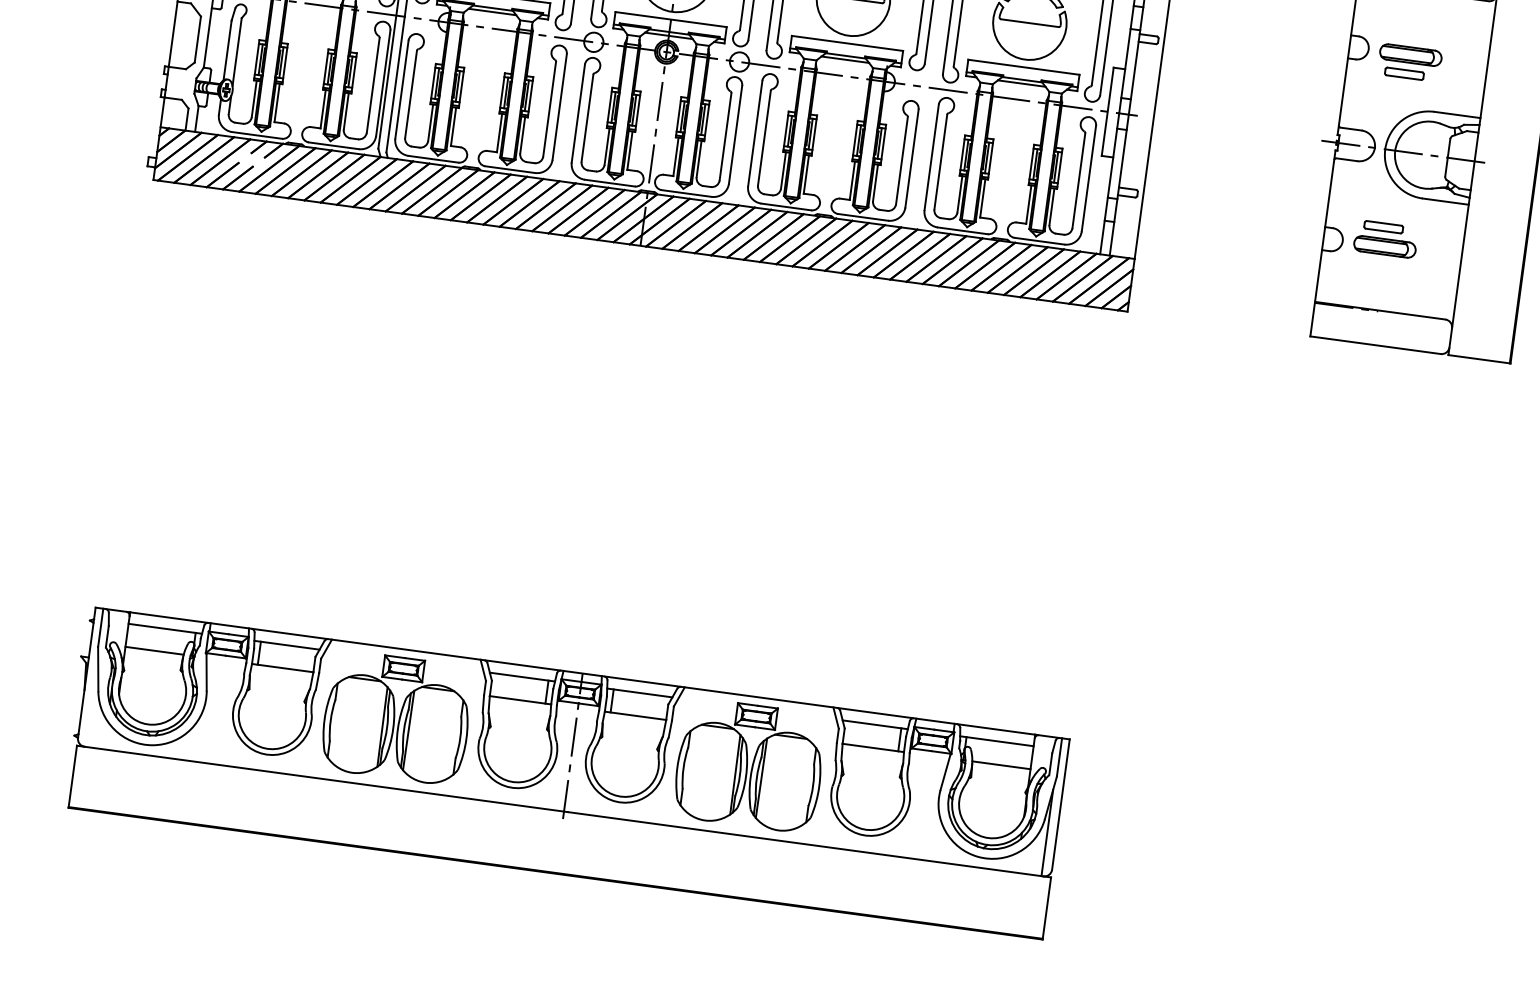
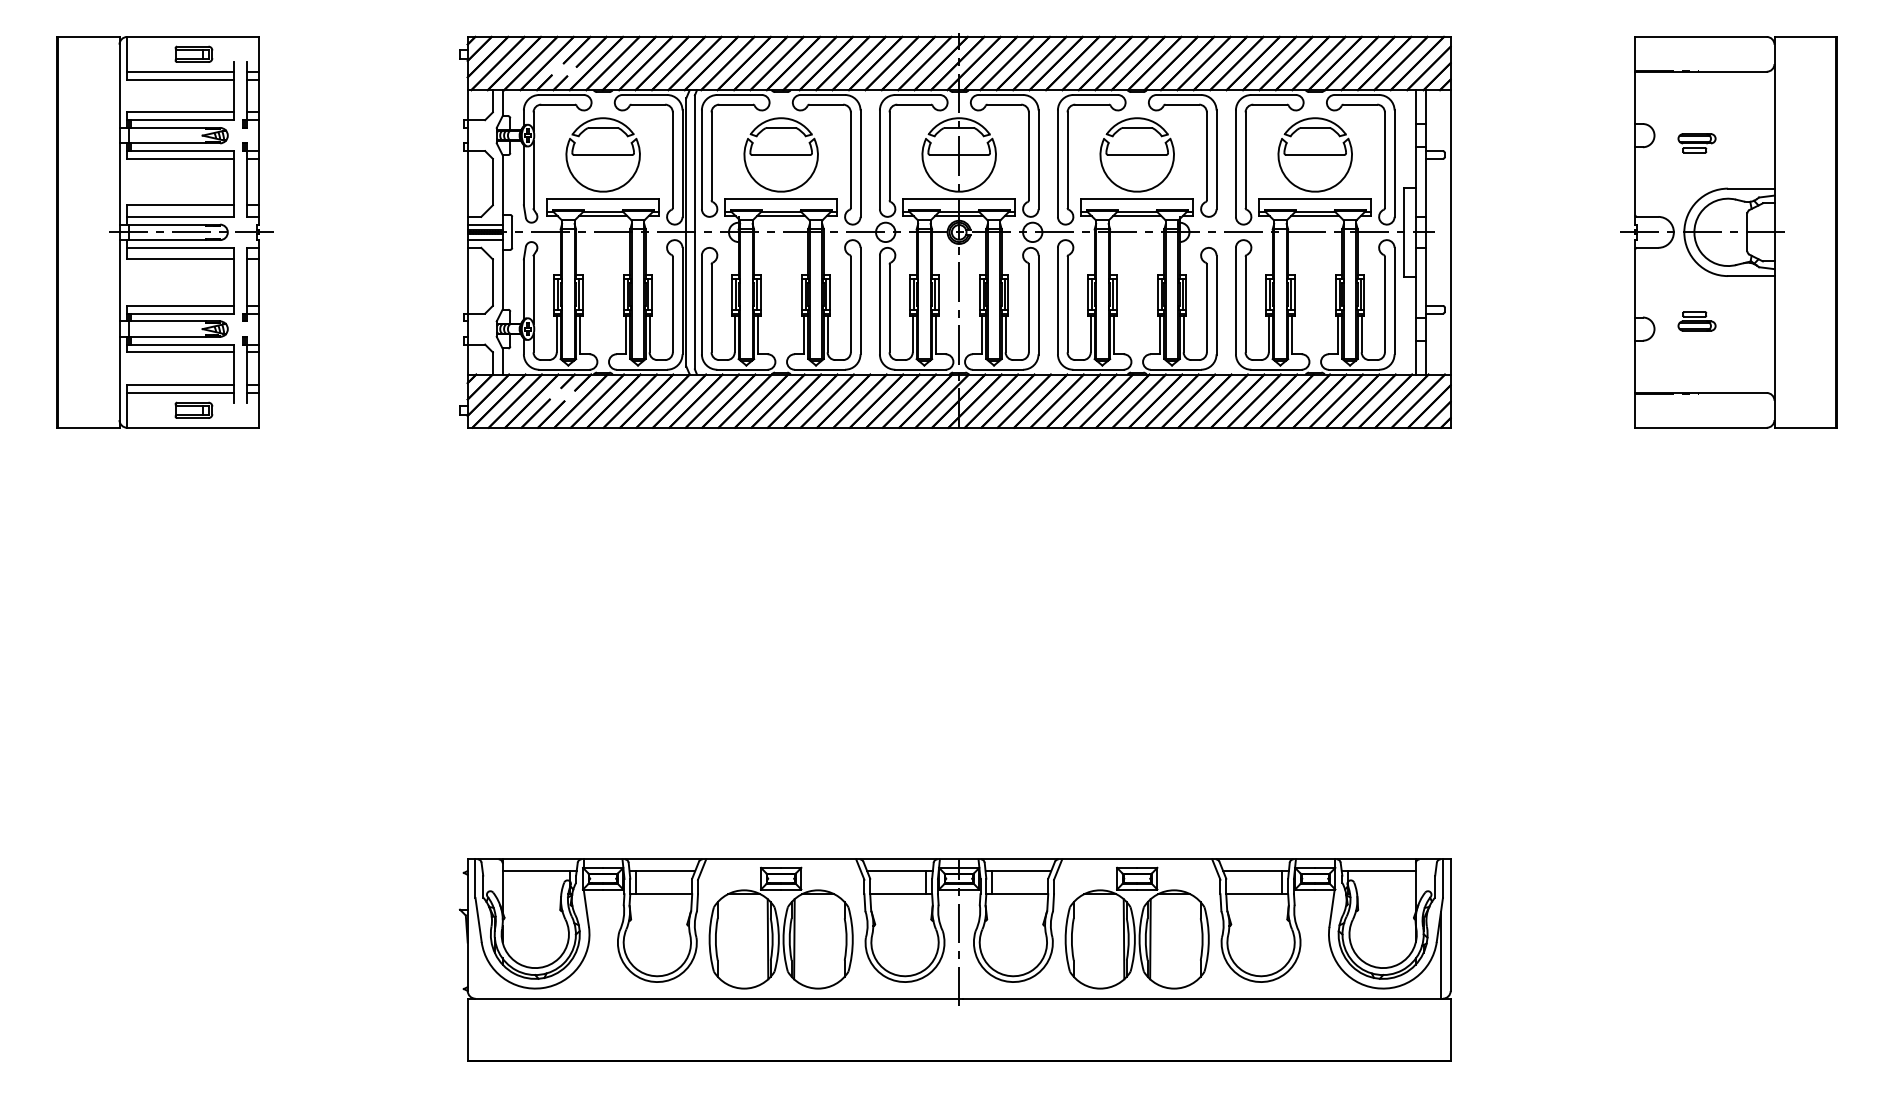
part: (1409, 62) -> (1696, 143), size x0.6
part: (1385, 239) -> (1696, 321), size x0.6
line: (154, 651) -> (531, 894), removed
line: (1001, 765) -> (1386, 894), removed

